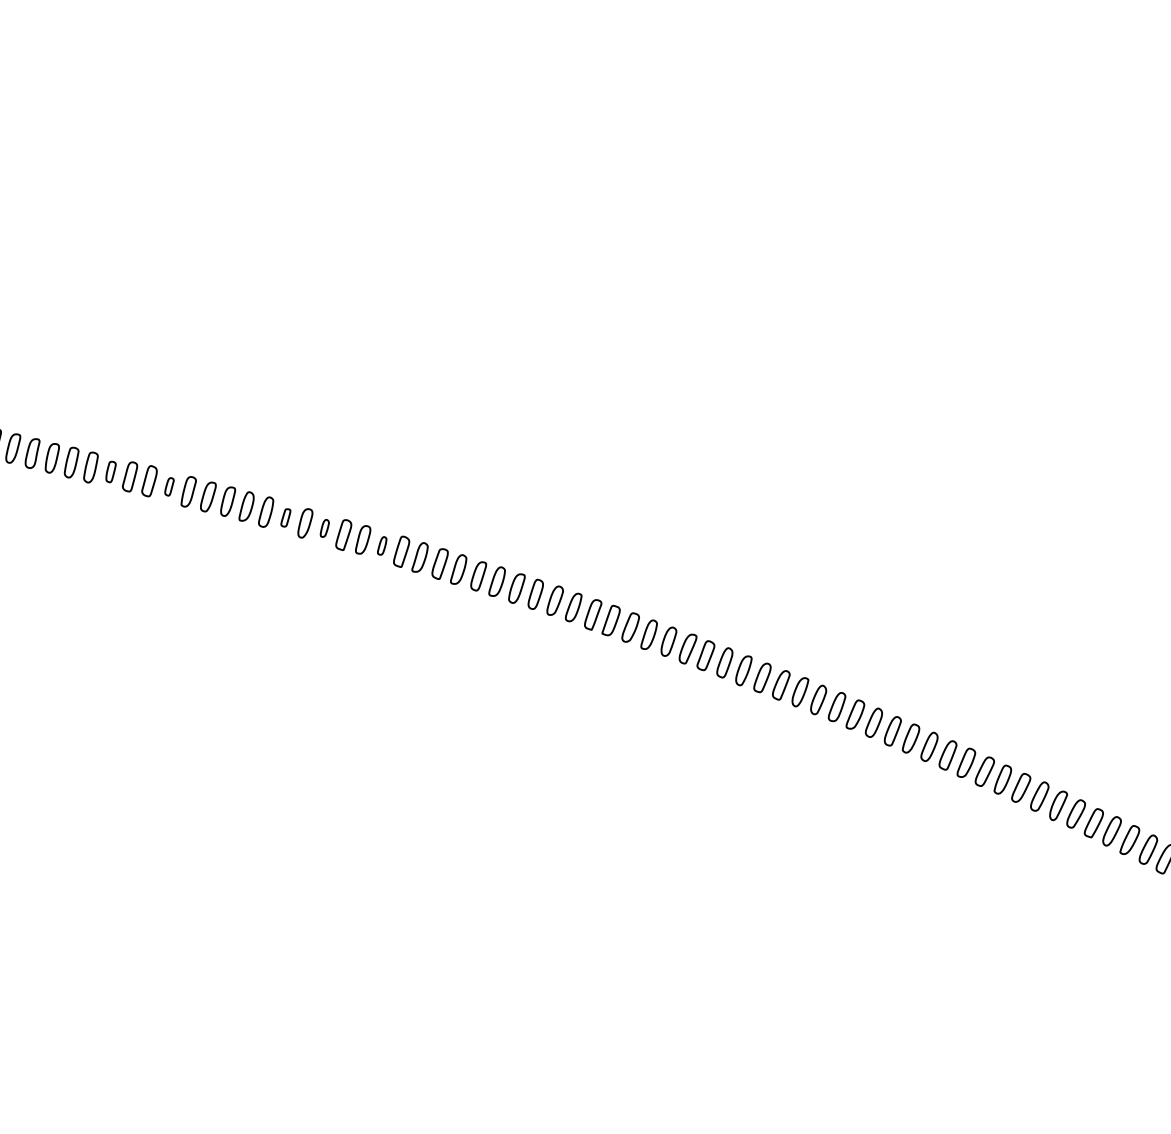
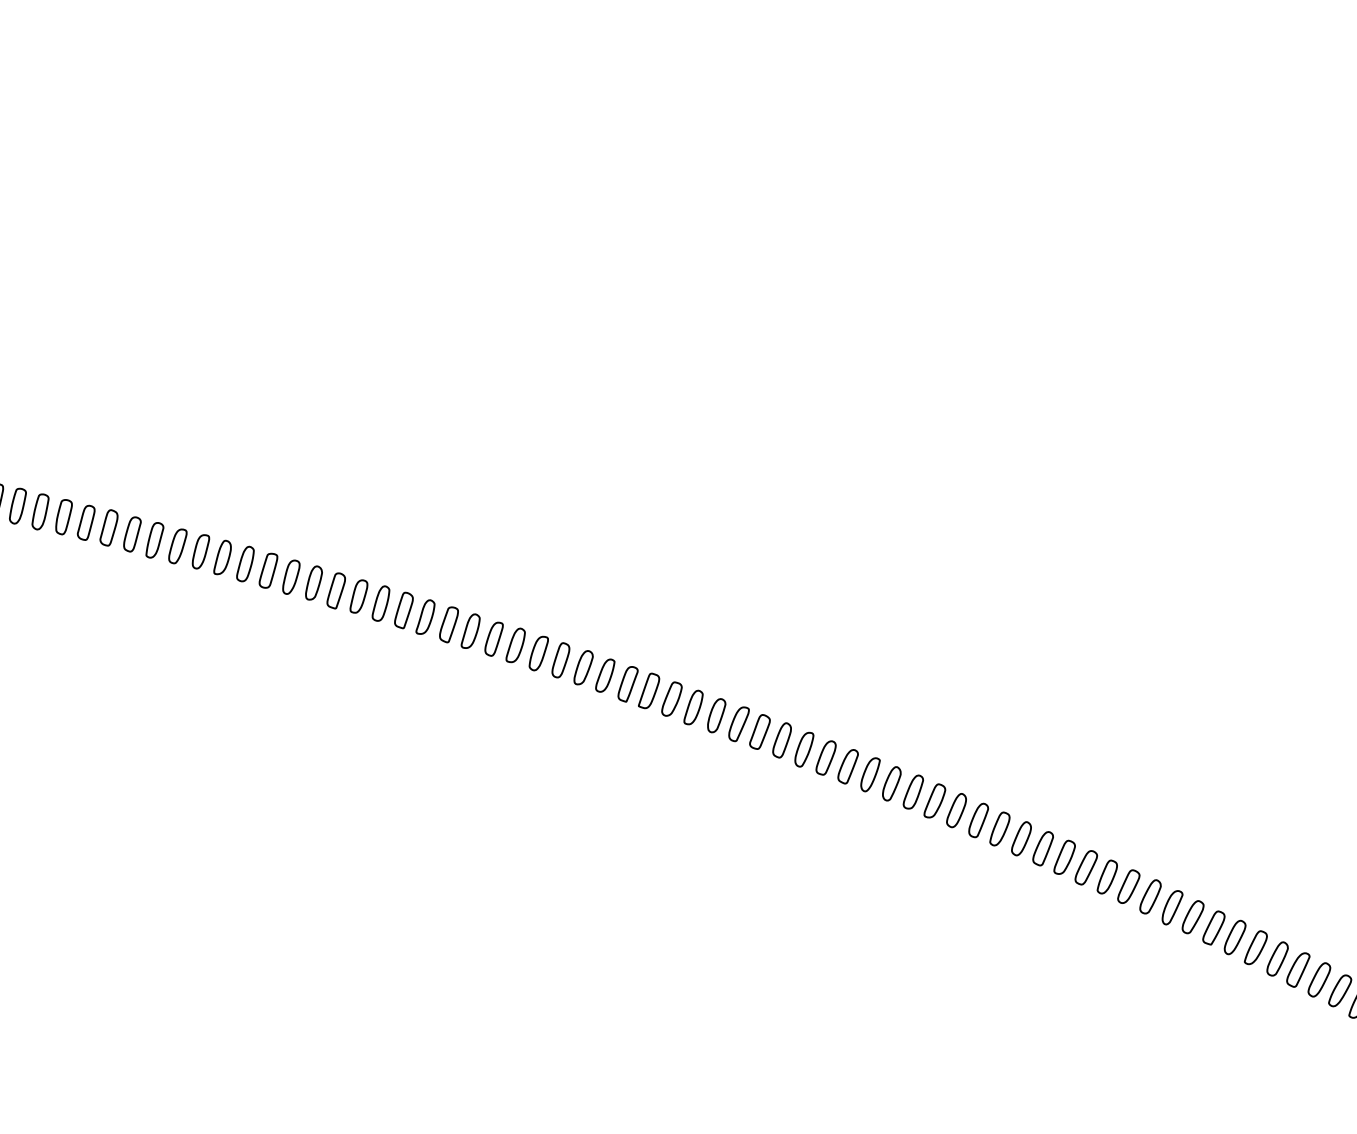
part: (110, 471) -> (63, 516), size x1.43
part: (169, 486) -> (132, 534), size x1.67
part: (285, 517) -> (268, 570), size x1.67
part: (324, 528) -> (313, 583), size x1.67
part: (382, 545) -> (381, 603), size x1.67

